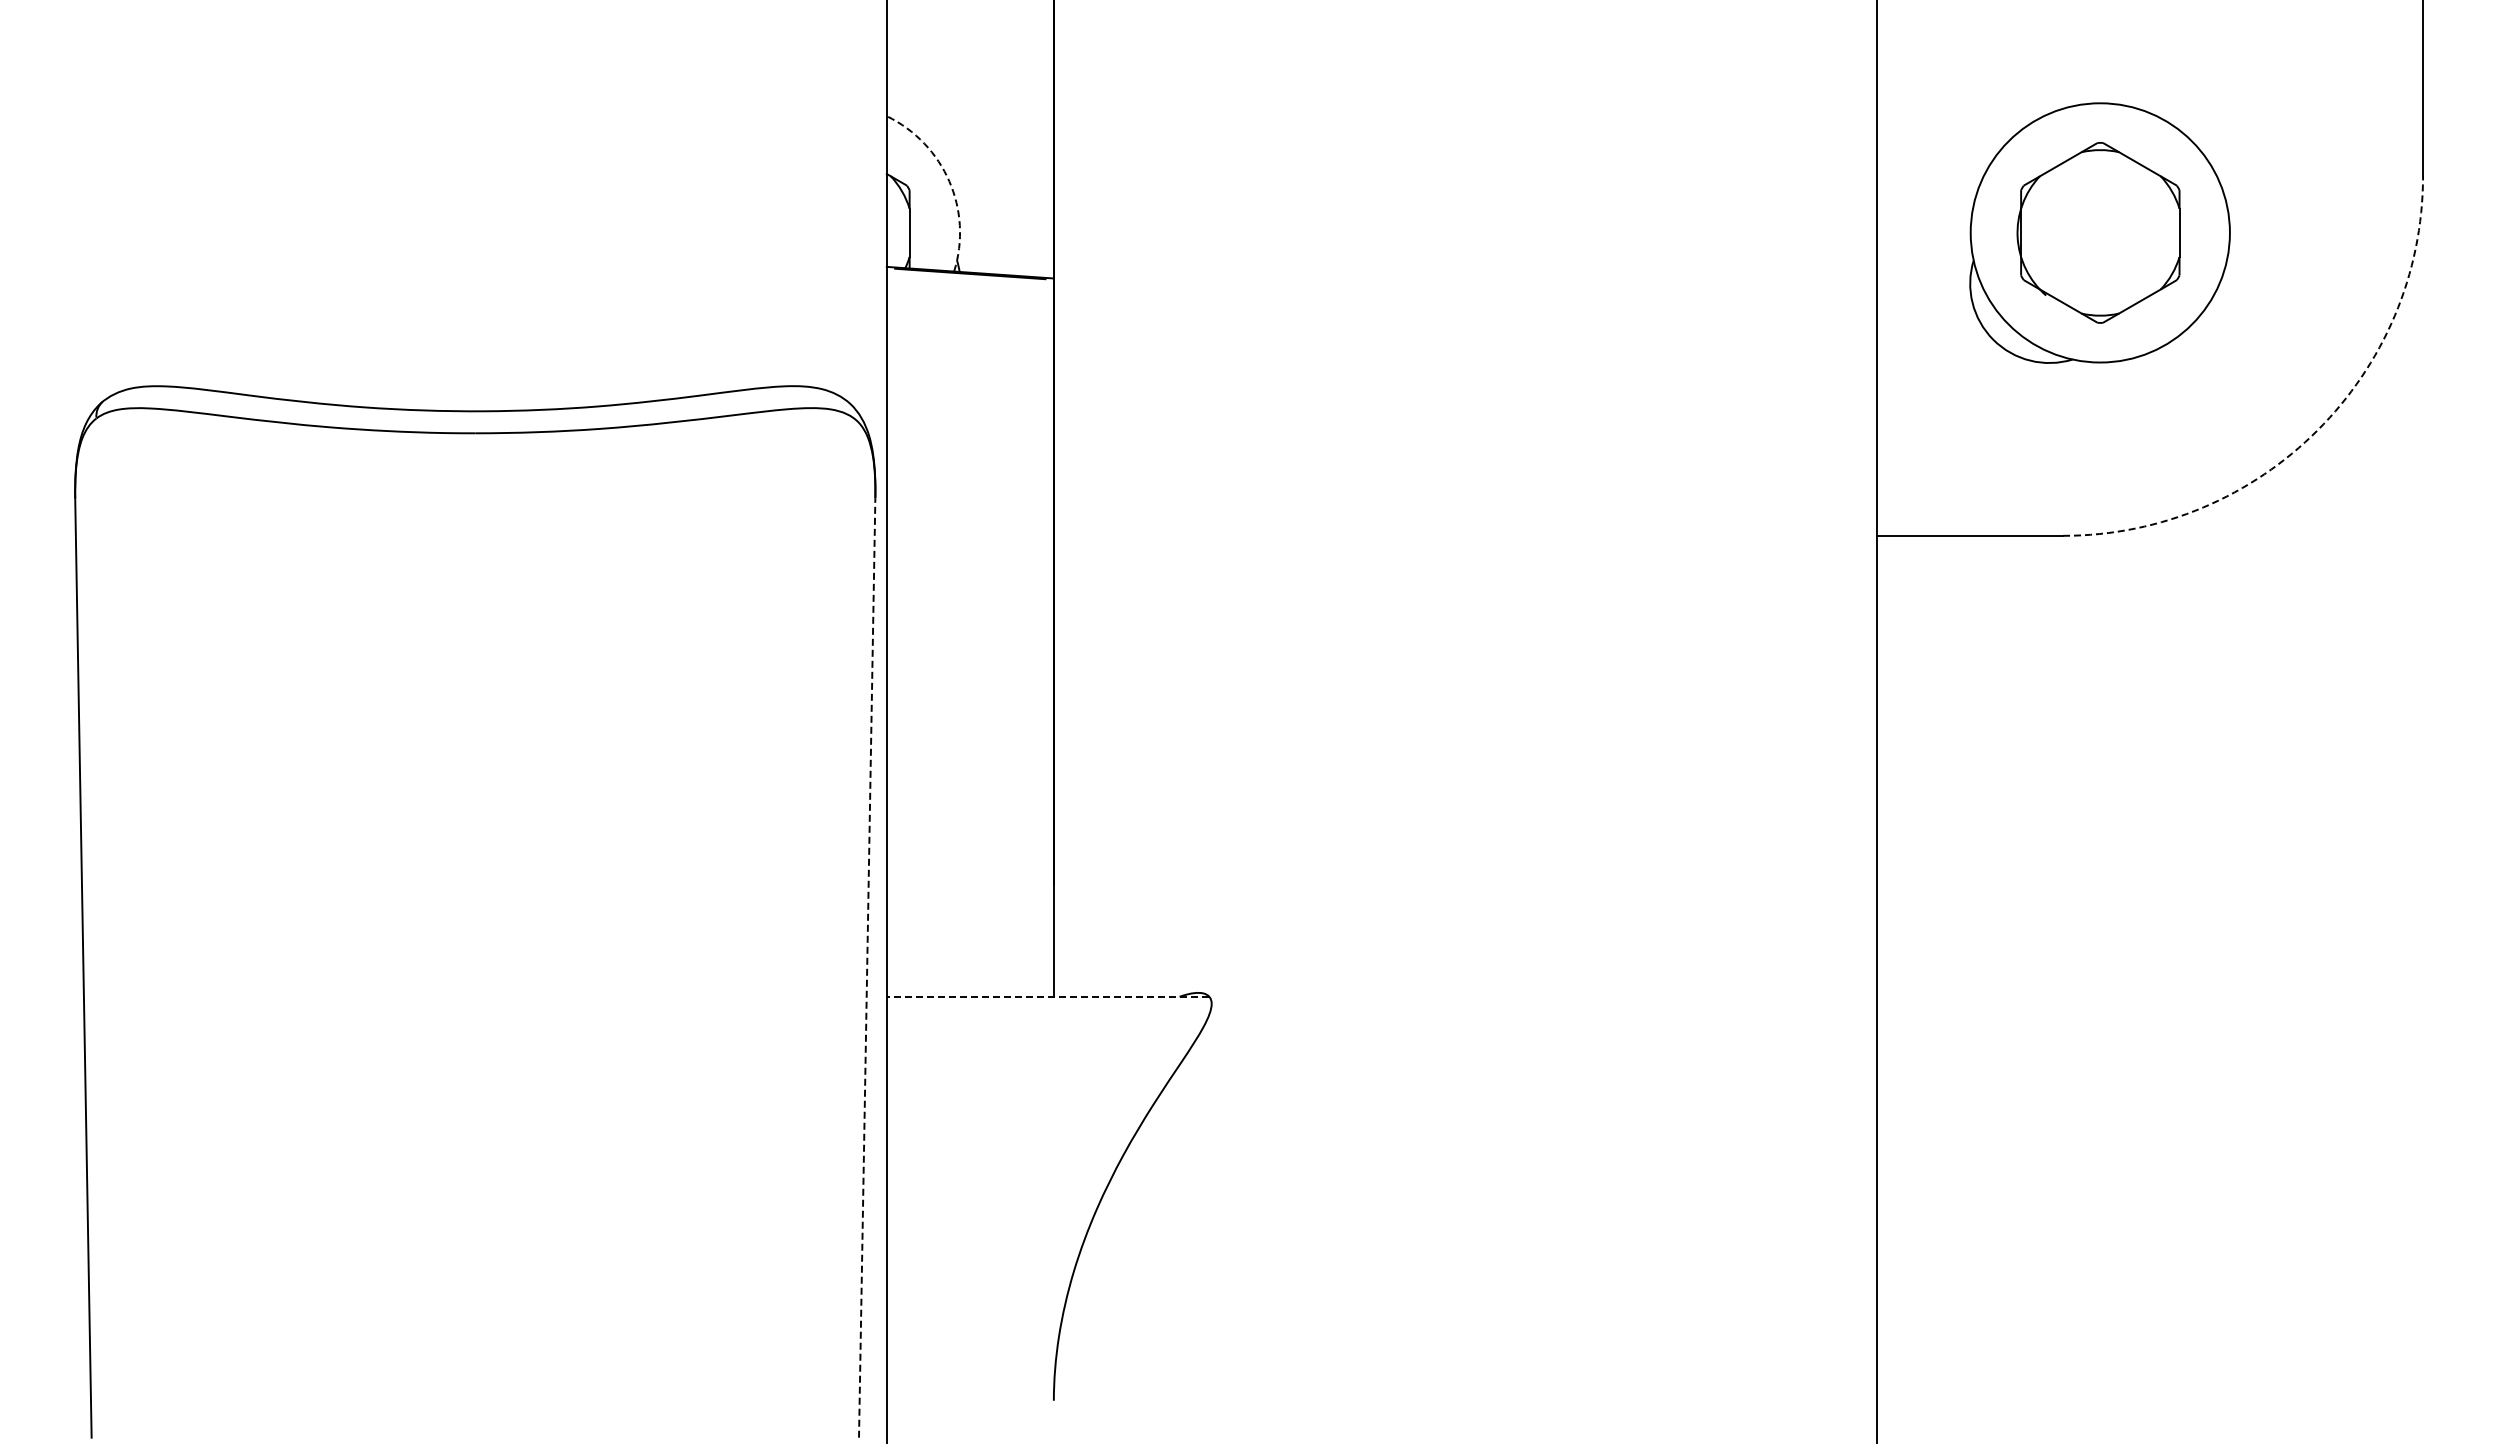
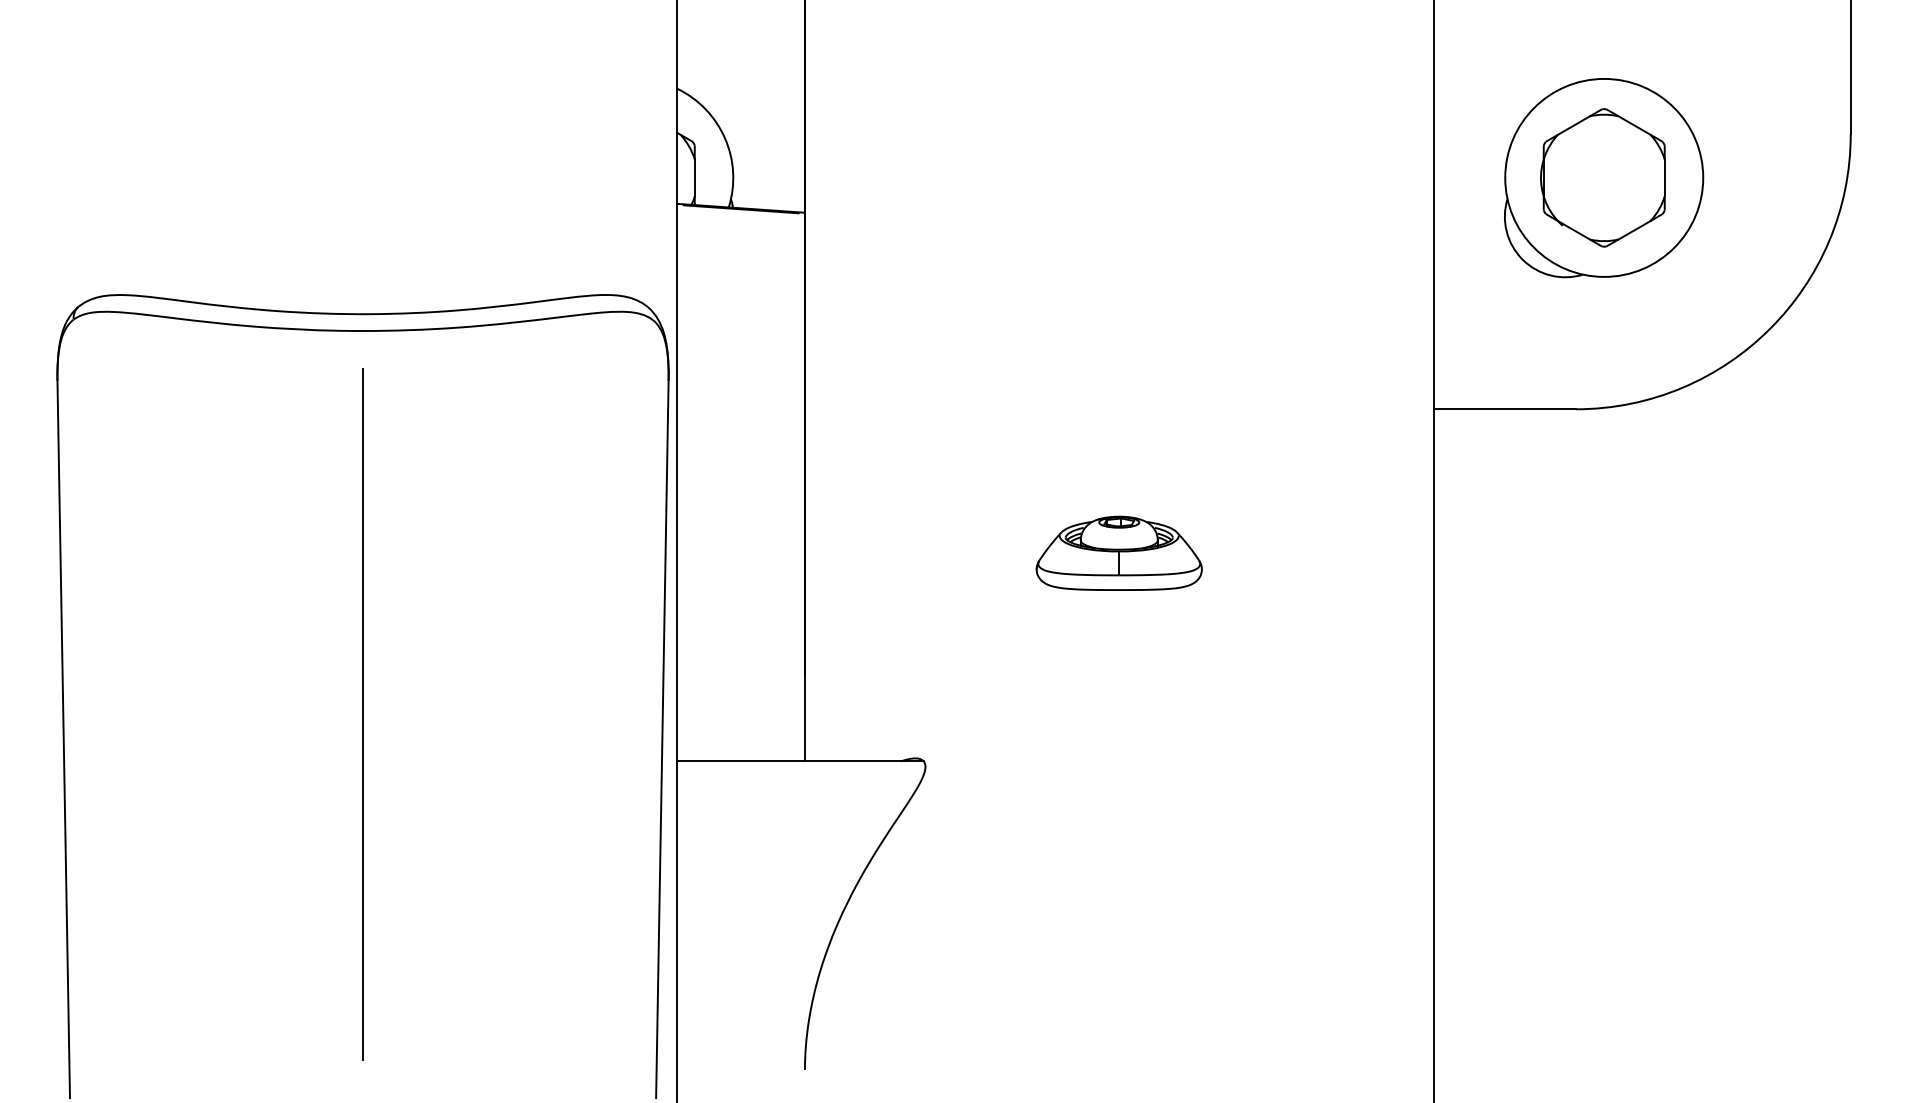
arc: (949, 181) -> (725, 138), dashed -> solid
arc: (2317, 430) -> (1770, 328), dashed -> solid
part: (1465, 724) -> (1119, 553), added
line: (475, 935) -> (363, 714), added
line: (867, 967) -> (662, 739), dashed -> solid
line: (1047, 996) -> (800, 761), dashed -> solid

